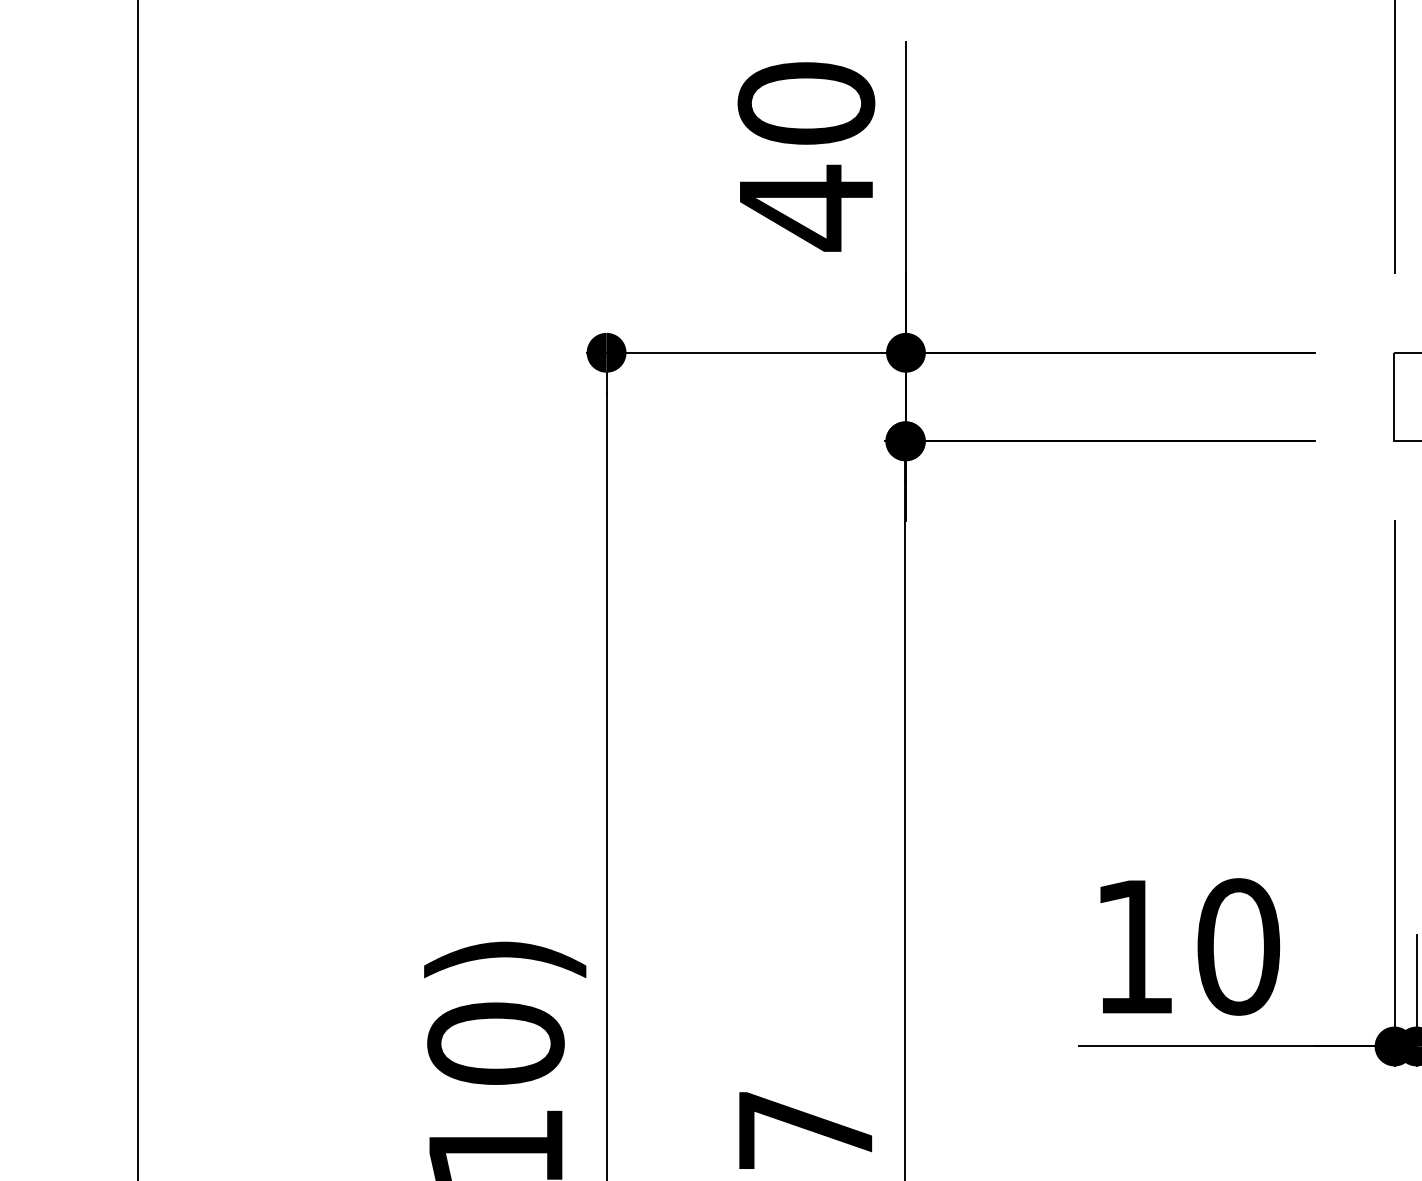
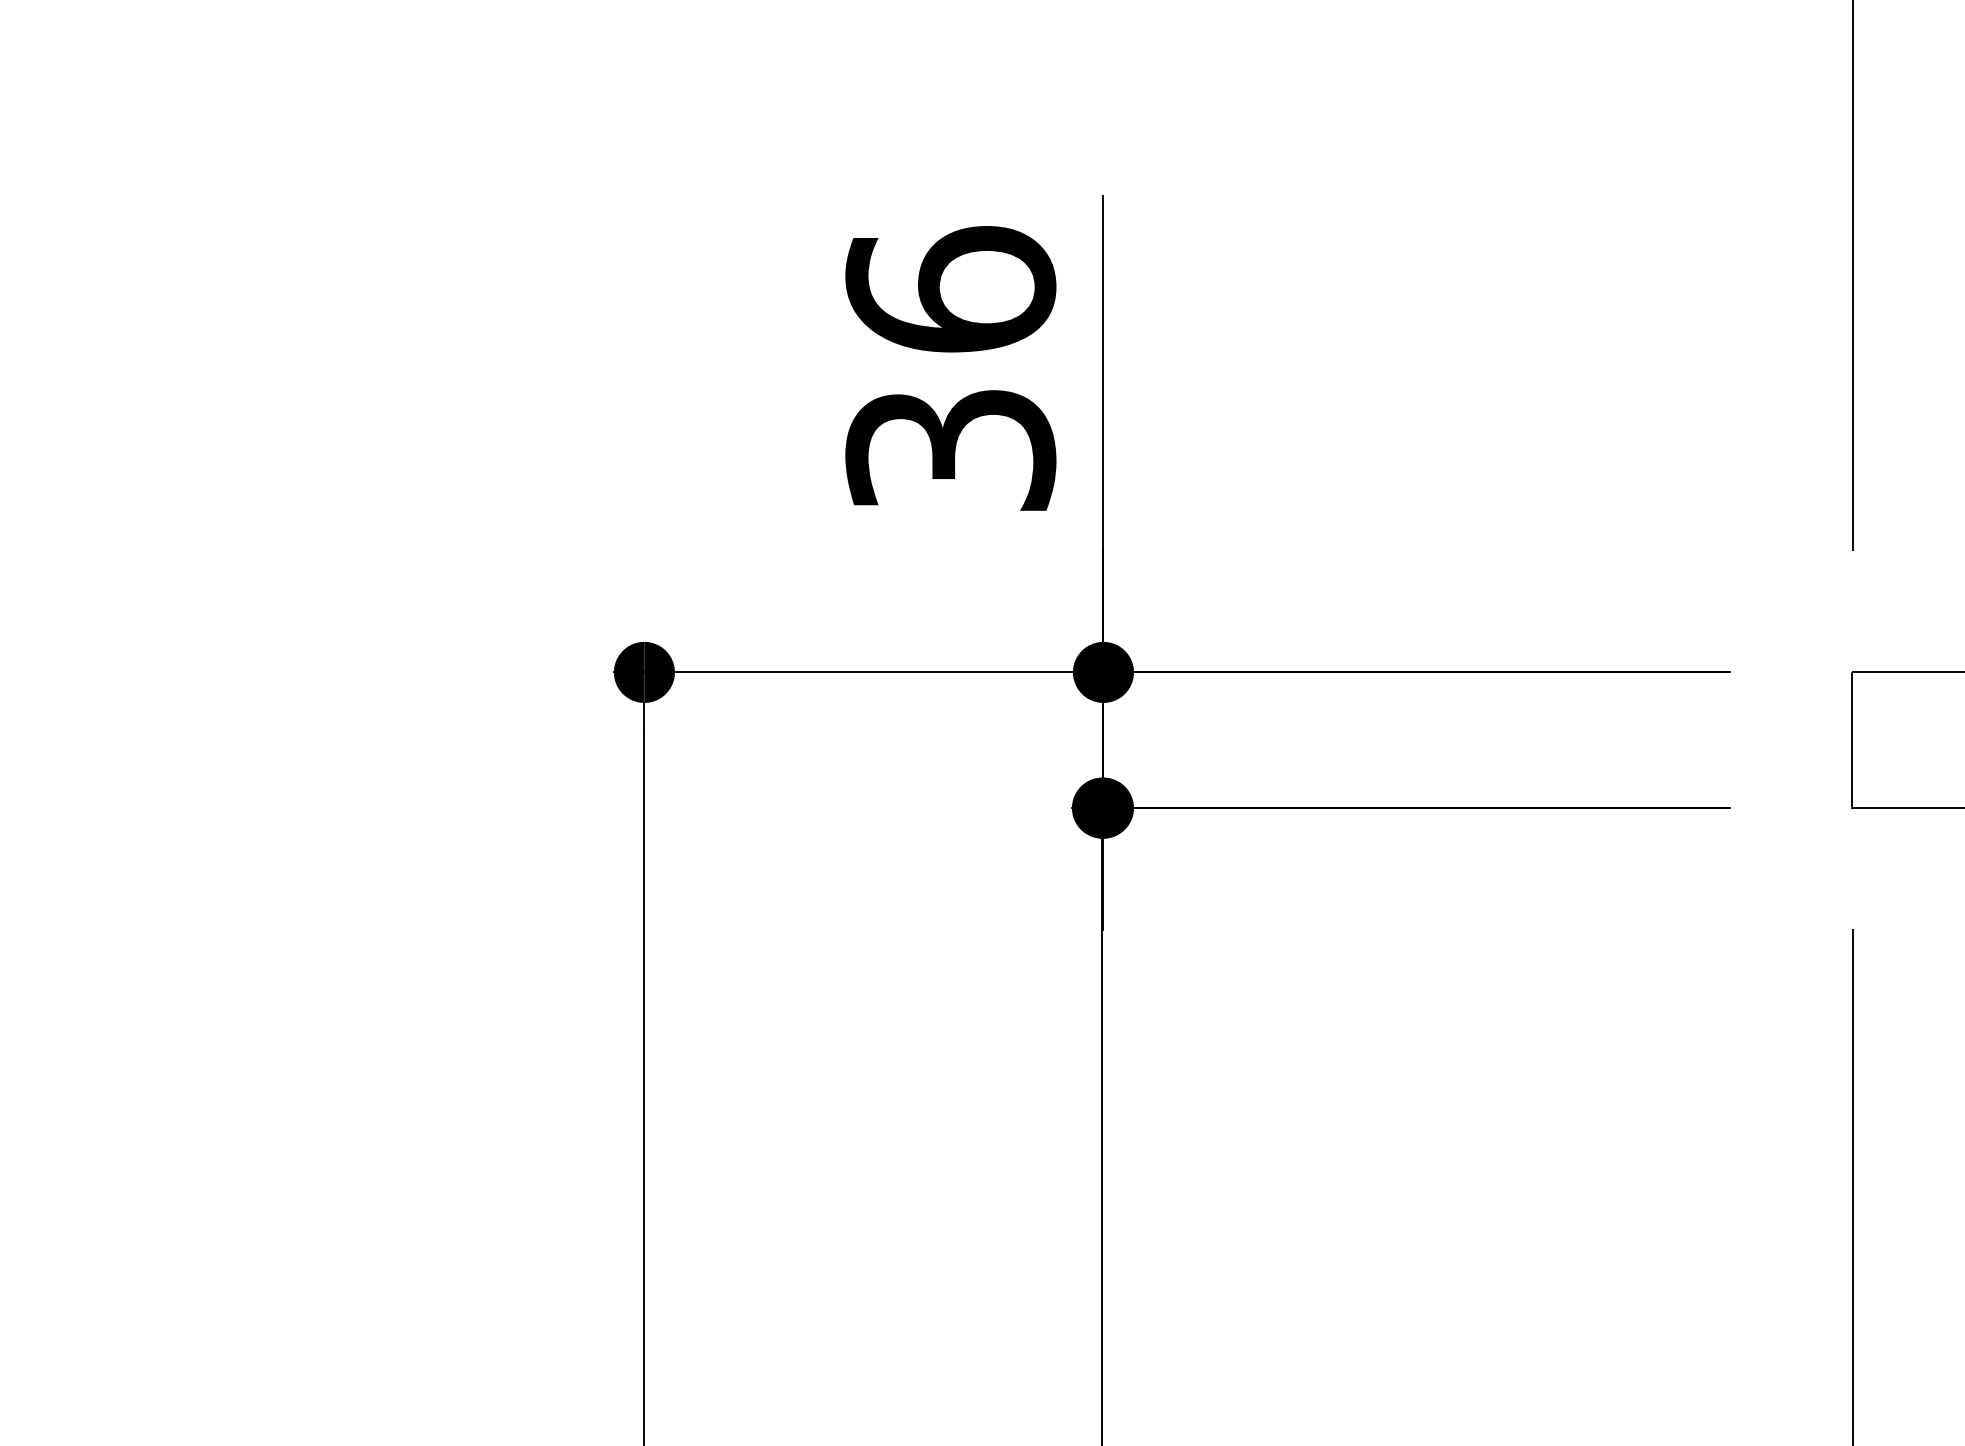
text: (806, 156) -> (950, 371), 40 -> 36

